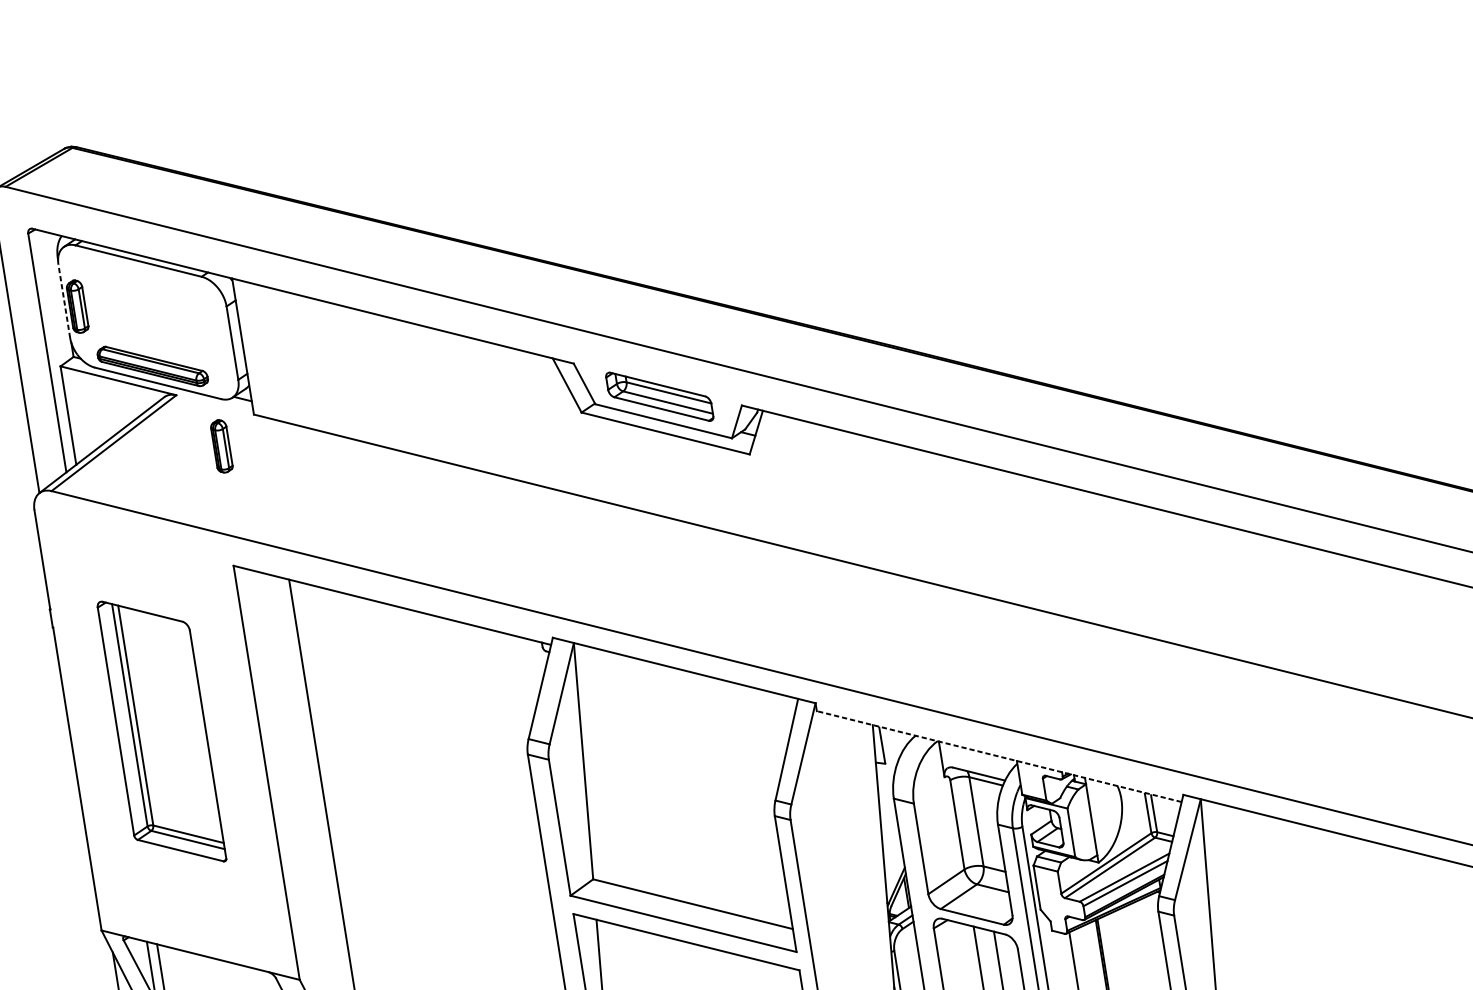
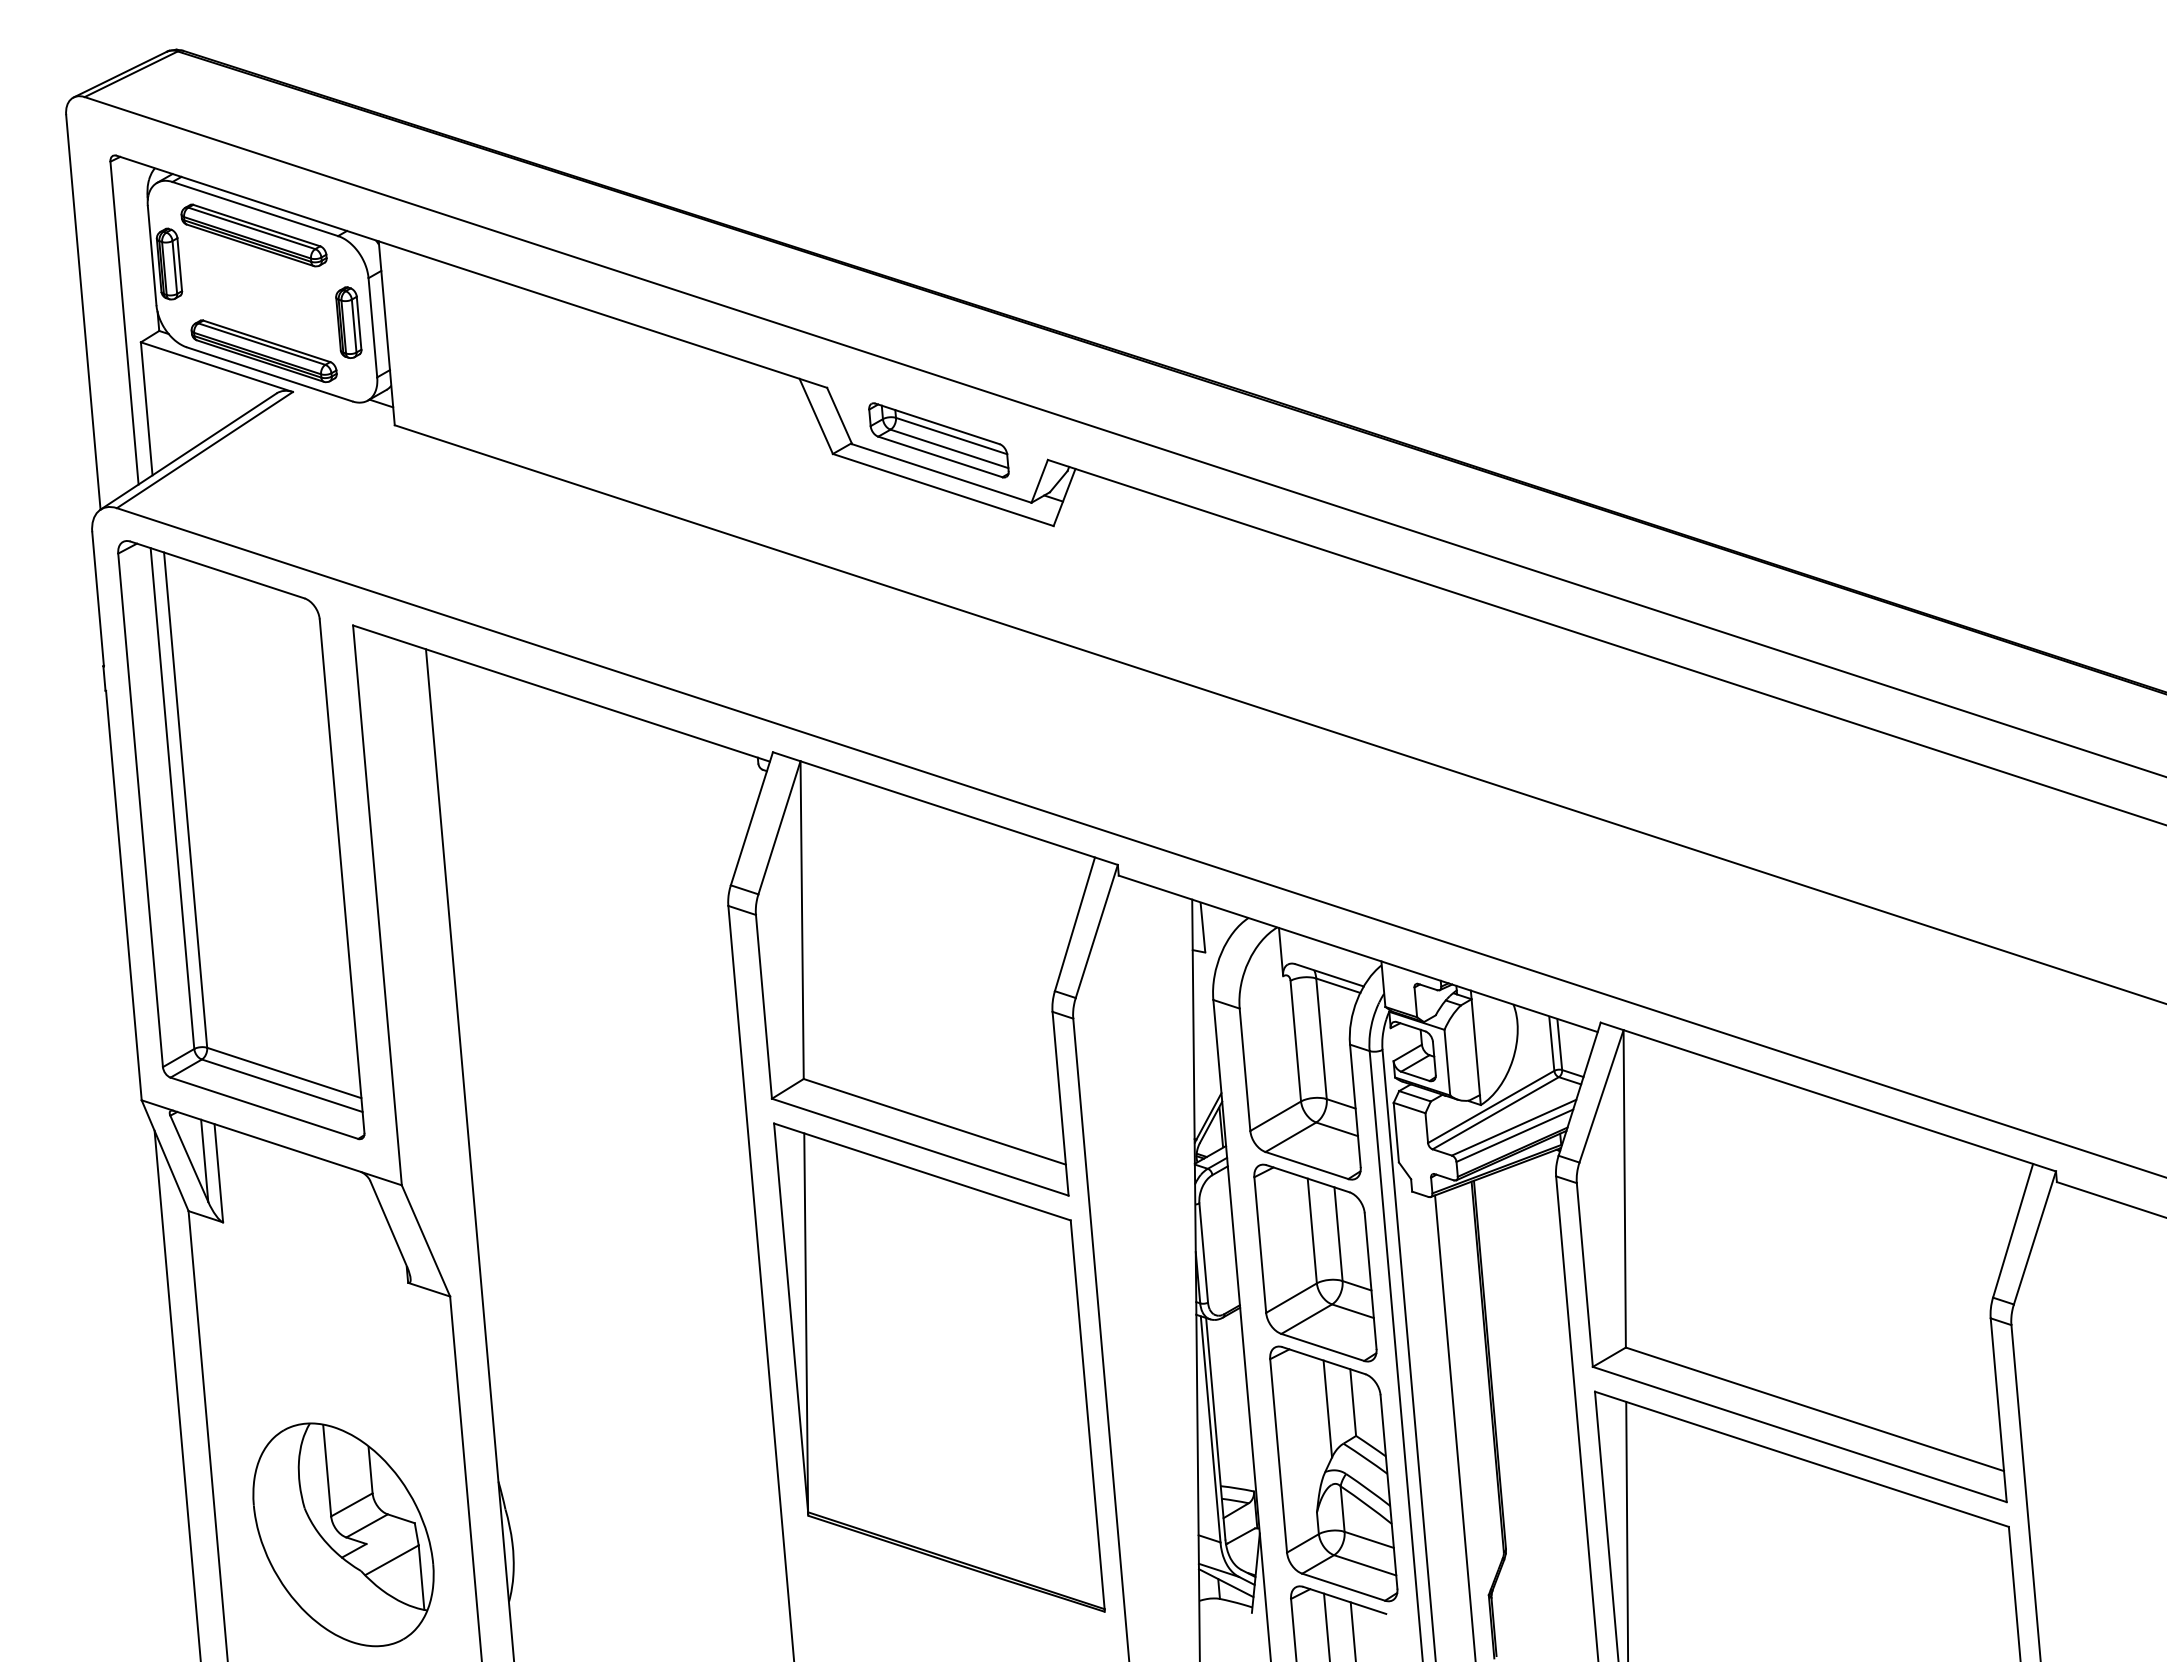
part: (138, 280) -> (253, 235), added
line: (64, 301) -> (152, 255), dashed -> solid
part: (221, 446) -> (348, 322), moved
part: (162, 731) -> (241, 840), size x1.67
line: (999, 756) -> (1358, 953), dashed -> solid

